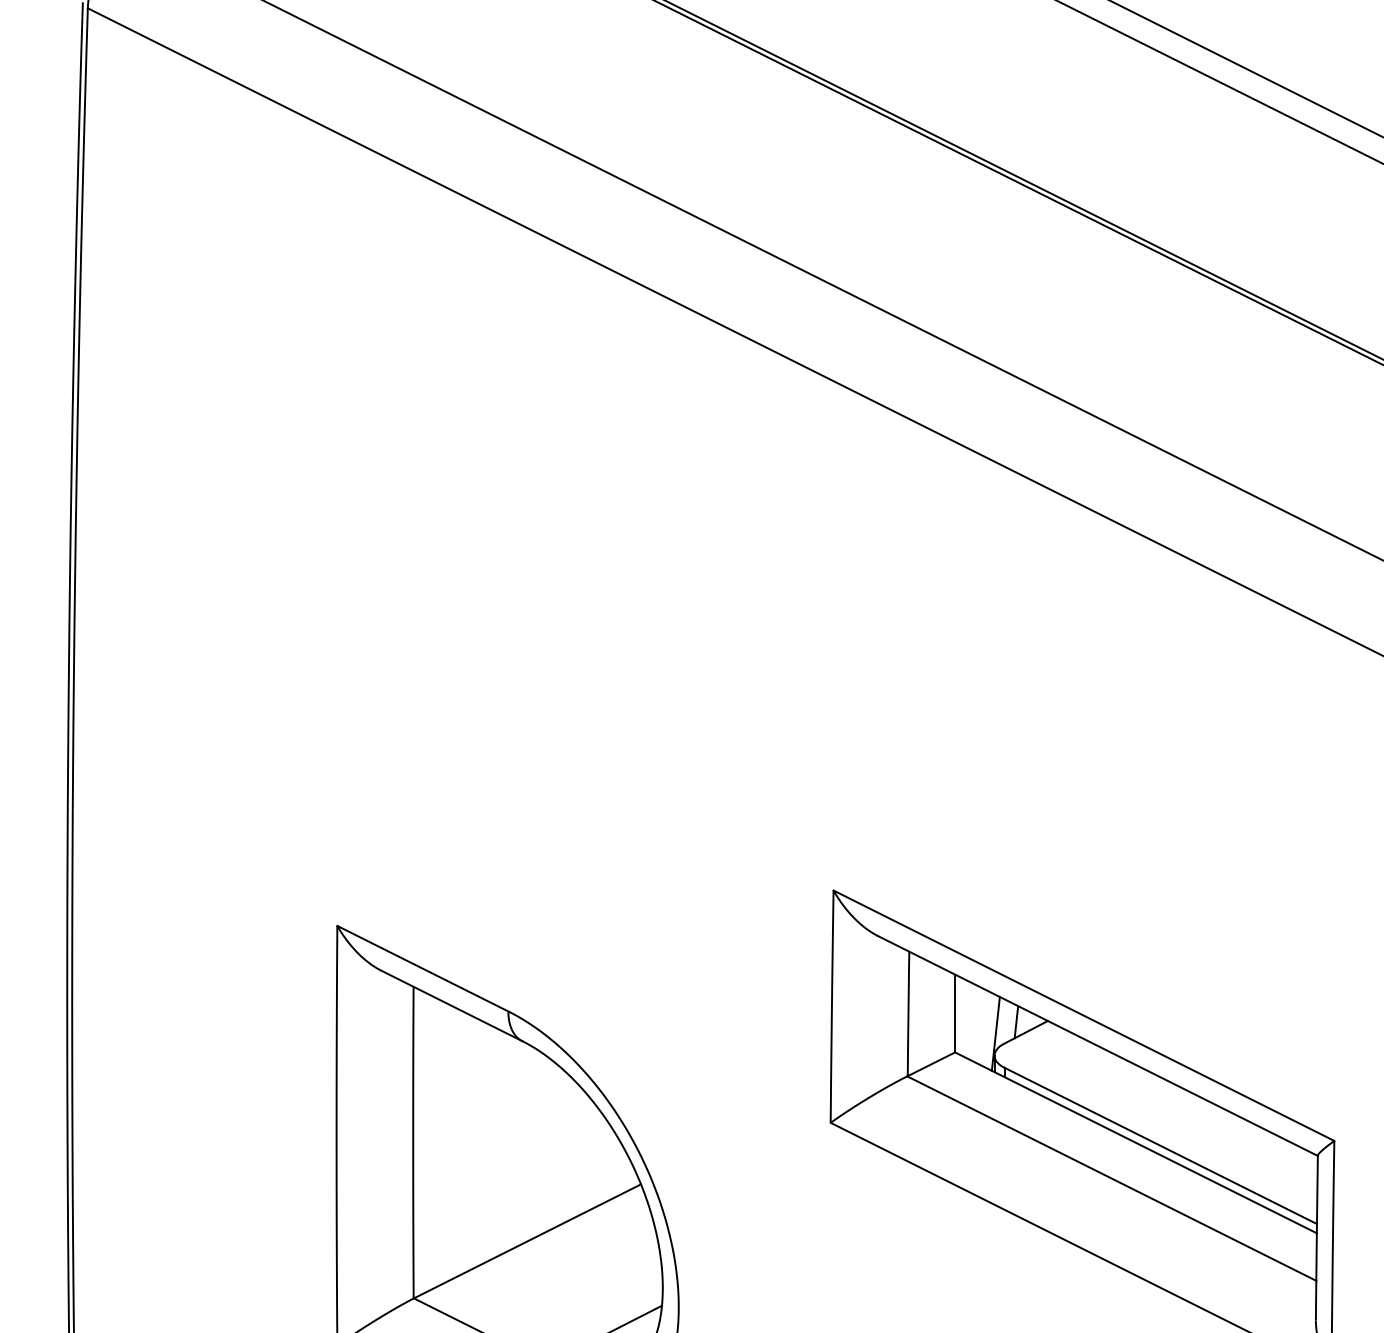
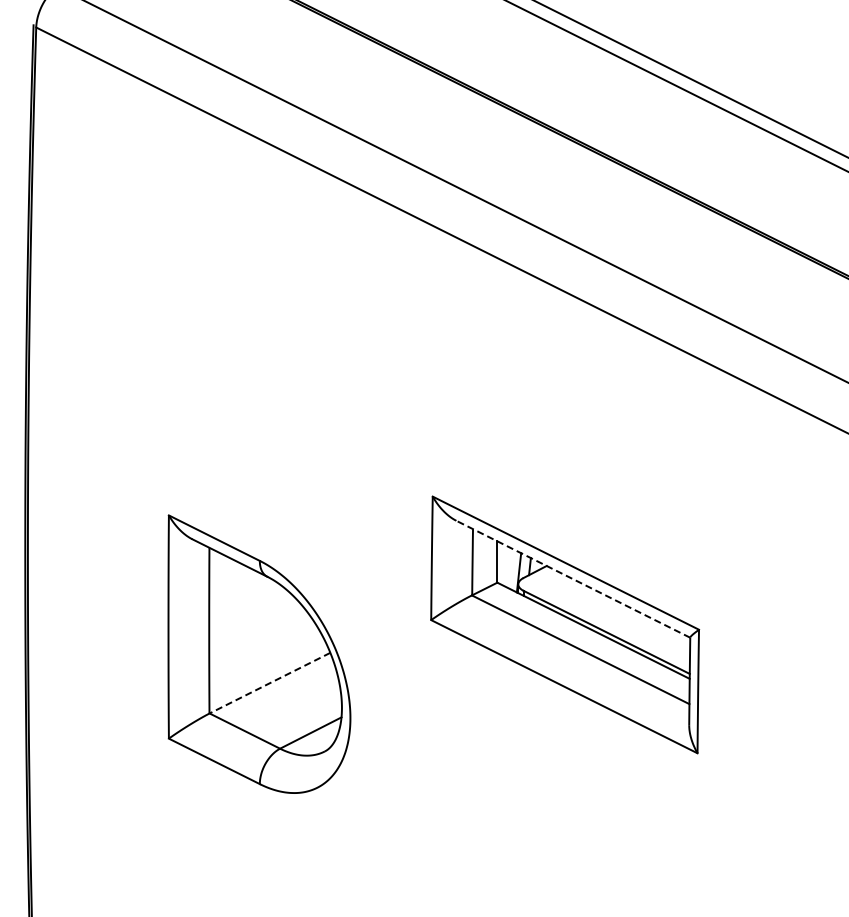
line: (1098, 1046) -> (573, 579), solid -> dashed
line: (526, 1242) -> (269, 683), solid -> dashed

